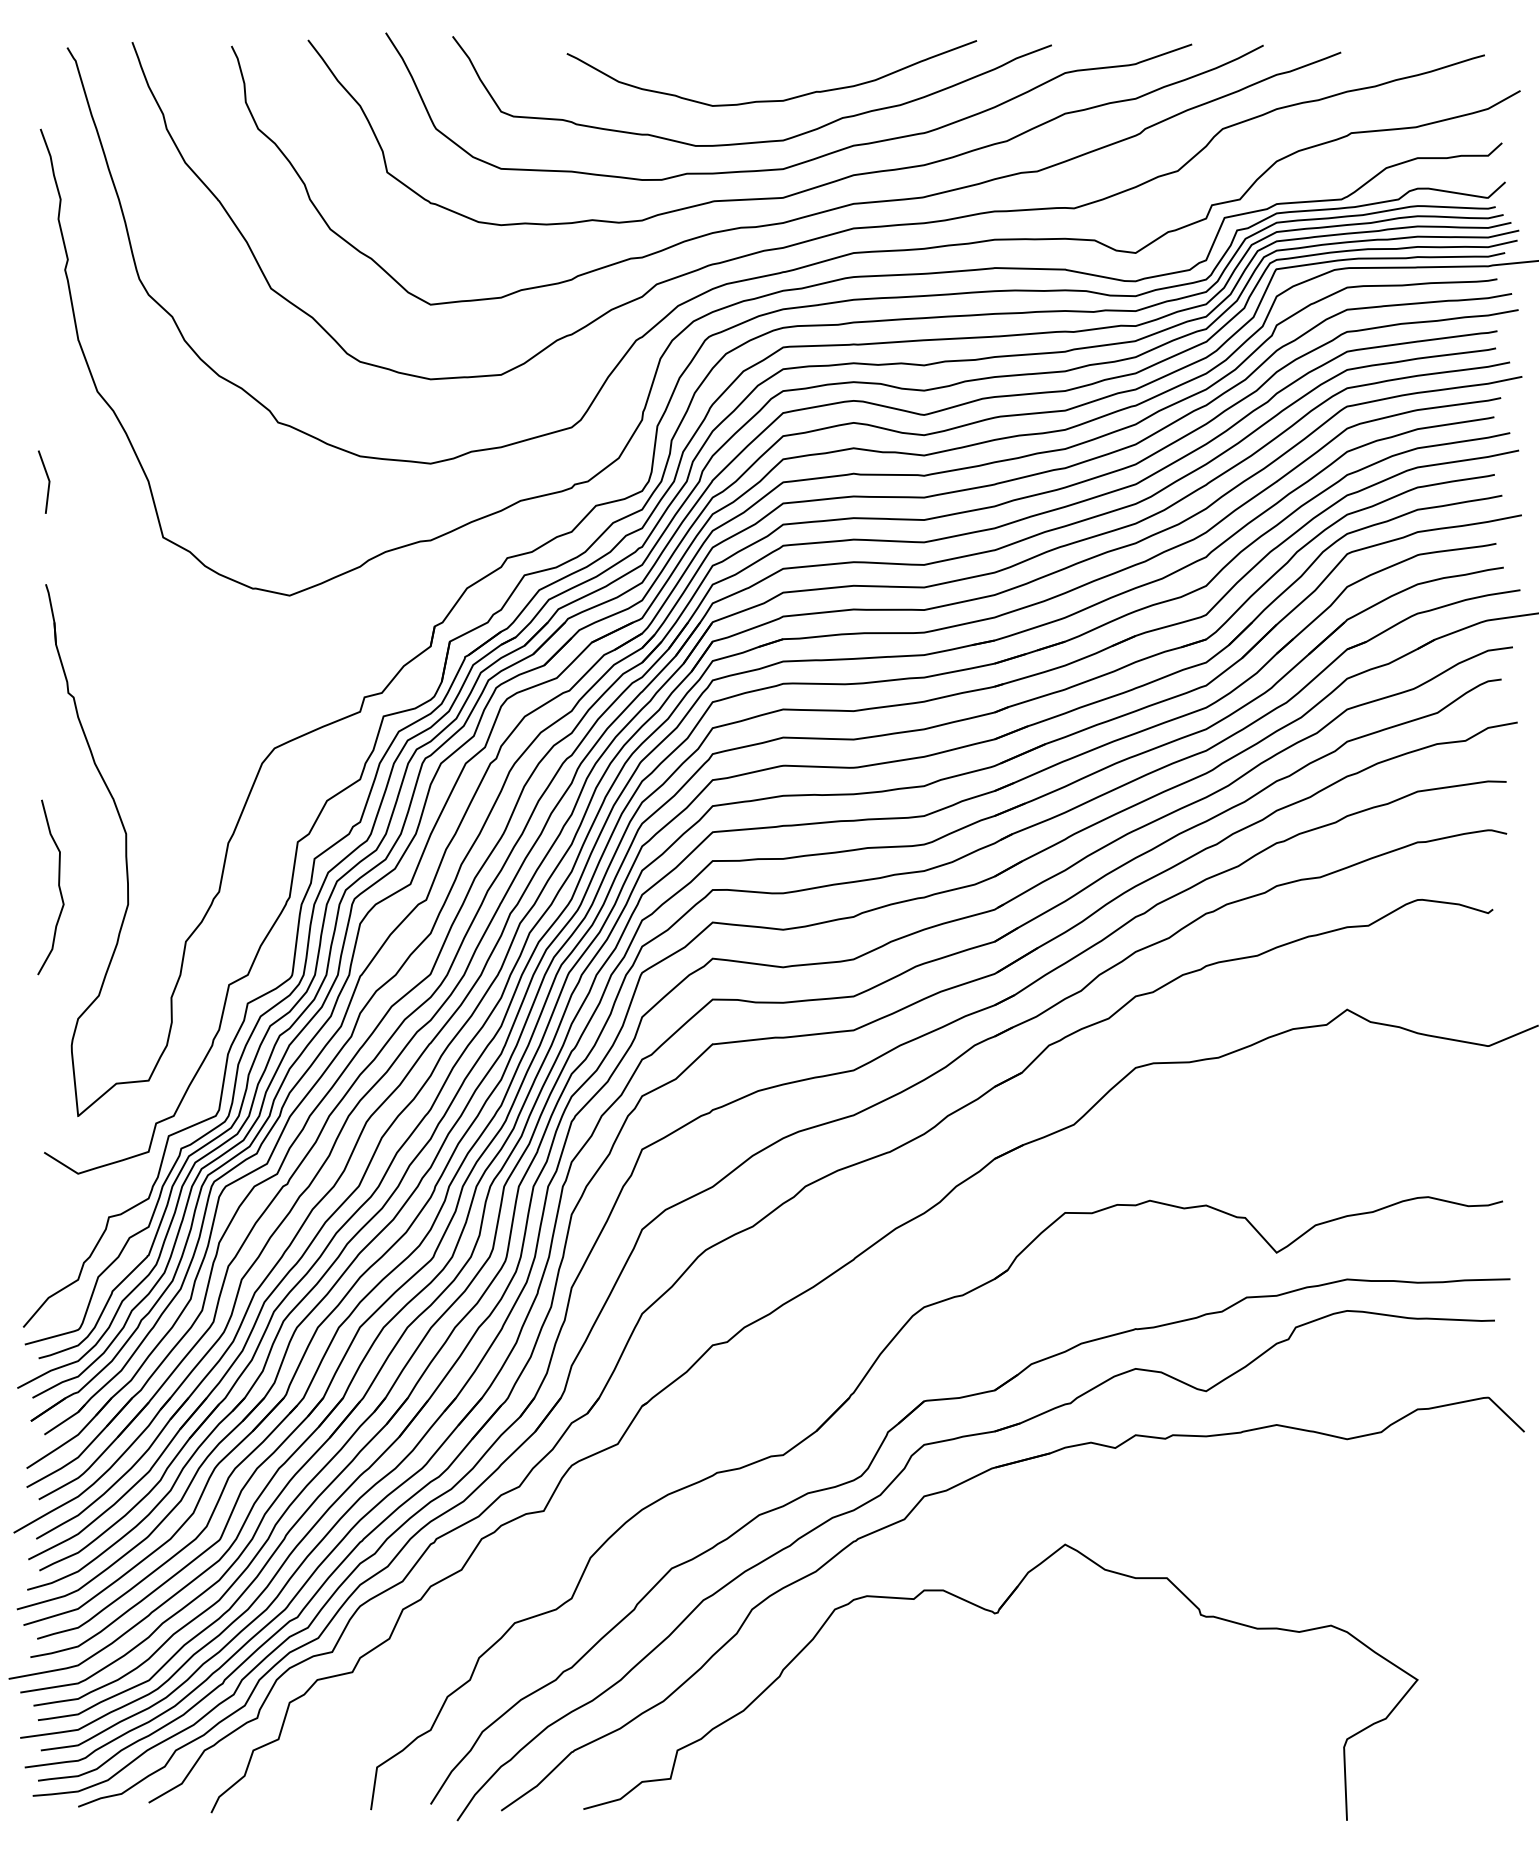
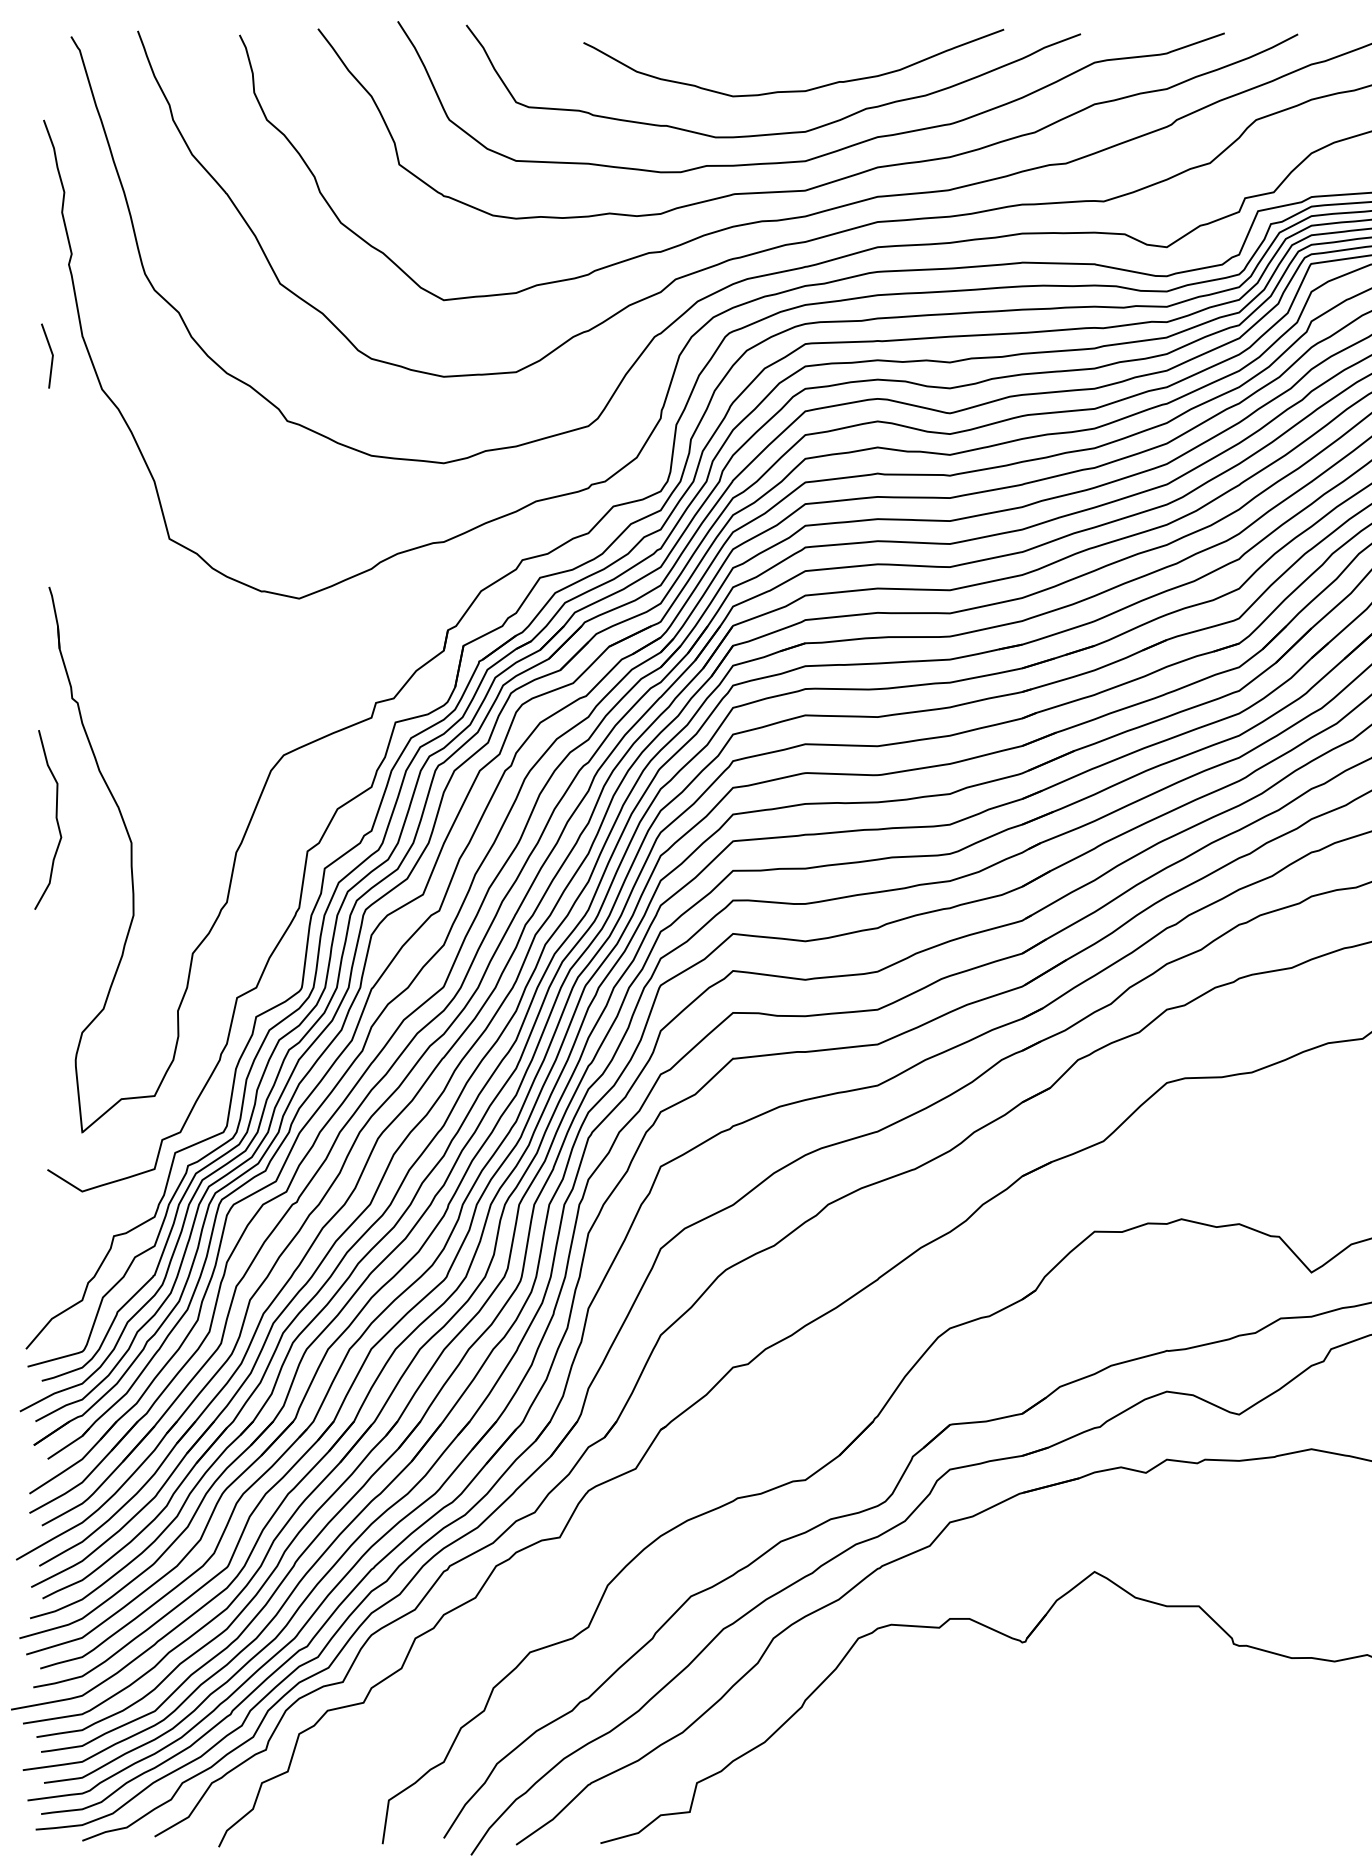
line: (47, 479) -> (50, 353), moved
curve: (58, 887) -> (55, 820), moved

